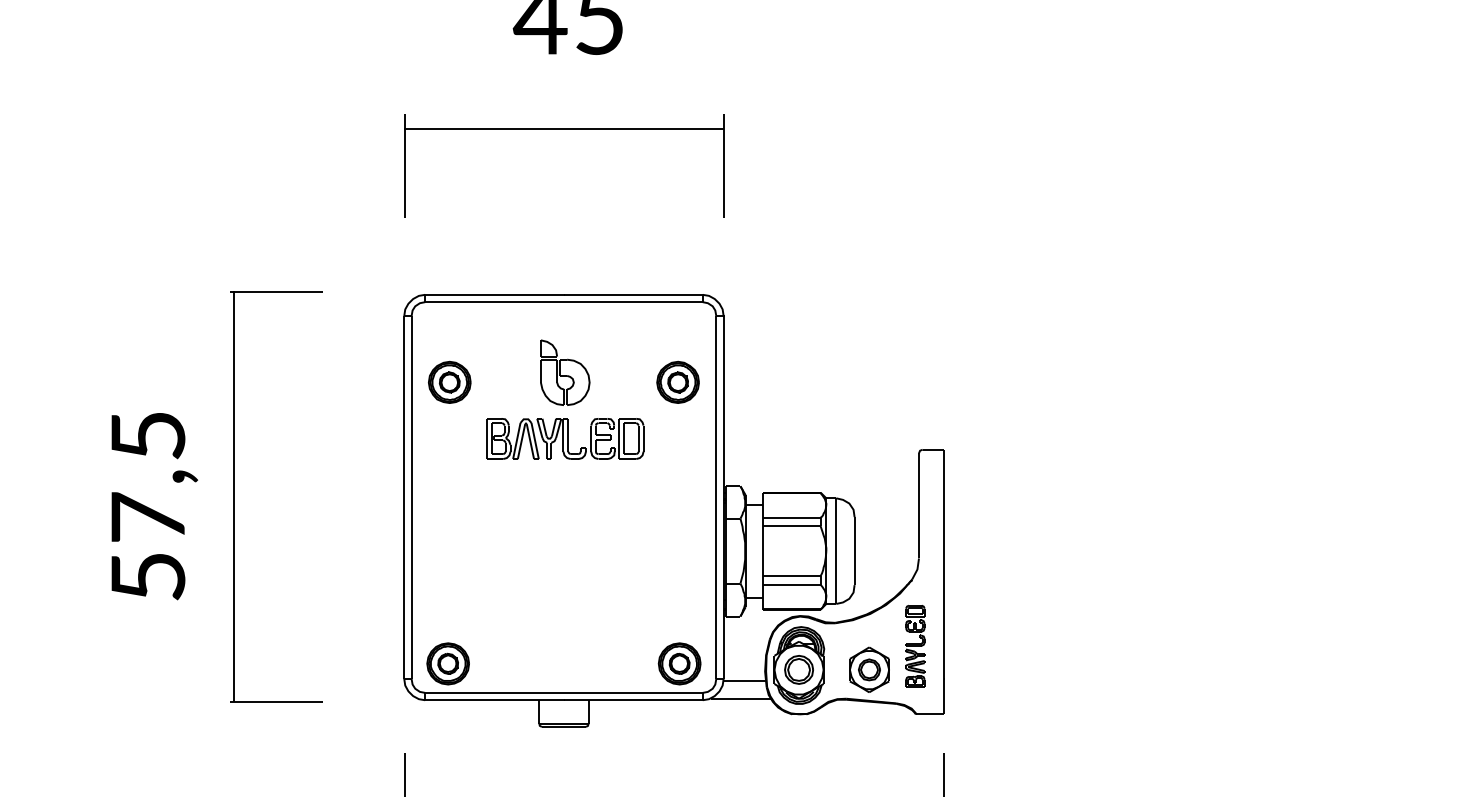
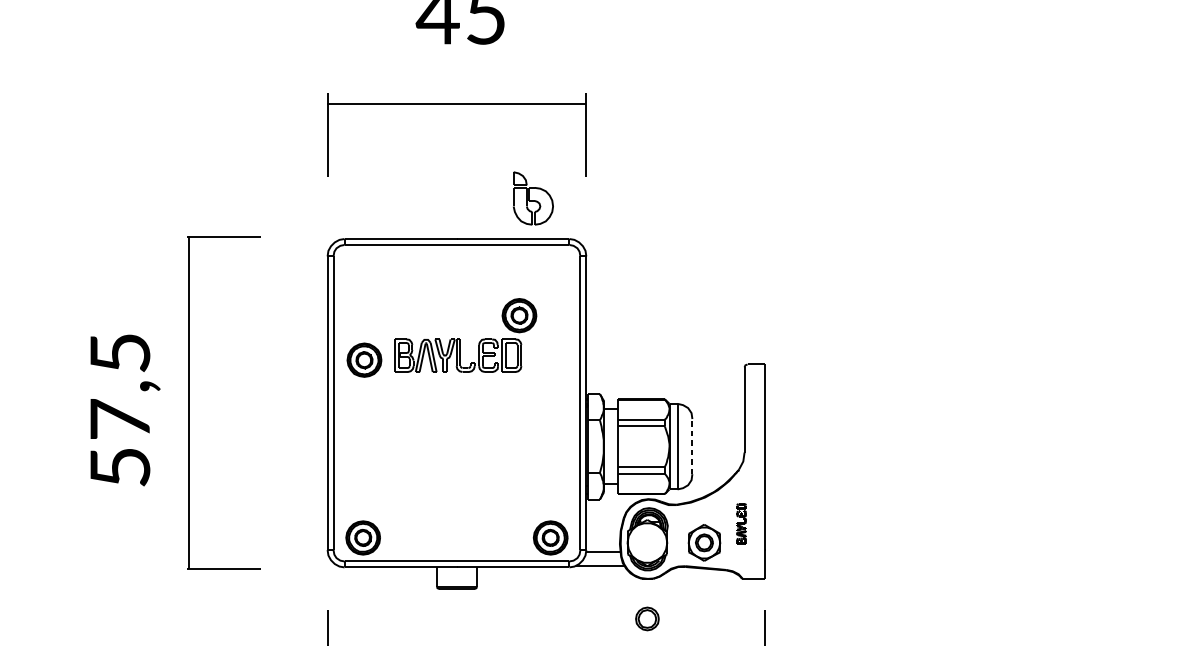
part: (565, 372) -> (533, 198), moved
part: (449, 381) -> (364, 359), moved
part: (677, 381) -> (518, 314), moved
line: (854, 550) -> (692, 446), solid -> dashed
part: (915, 646) -> (741, 523), size x0.6
part: (798, 669) -> (646, 618), moved

